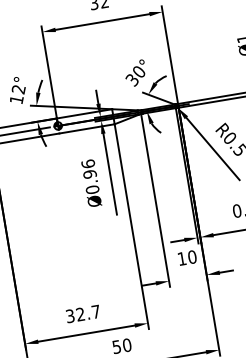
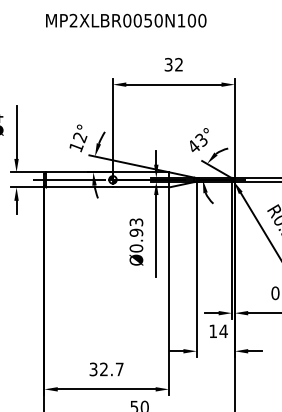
text: (135, 76) -> (197, 143), 30° -> 43°
text: (88, 164) -> (136, 222), Ø0.96 -> Ø0.93
text: (192, 257) -> (223, 331), 10 -> 14

